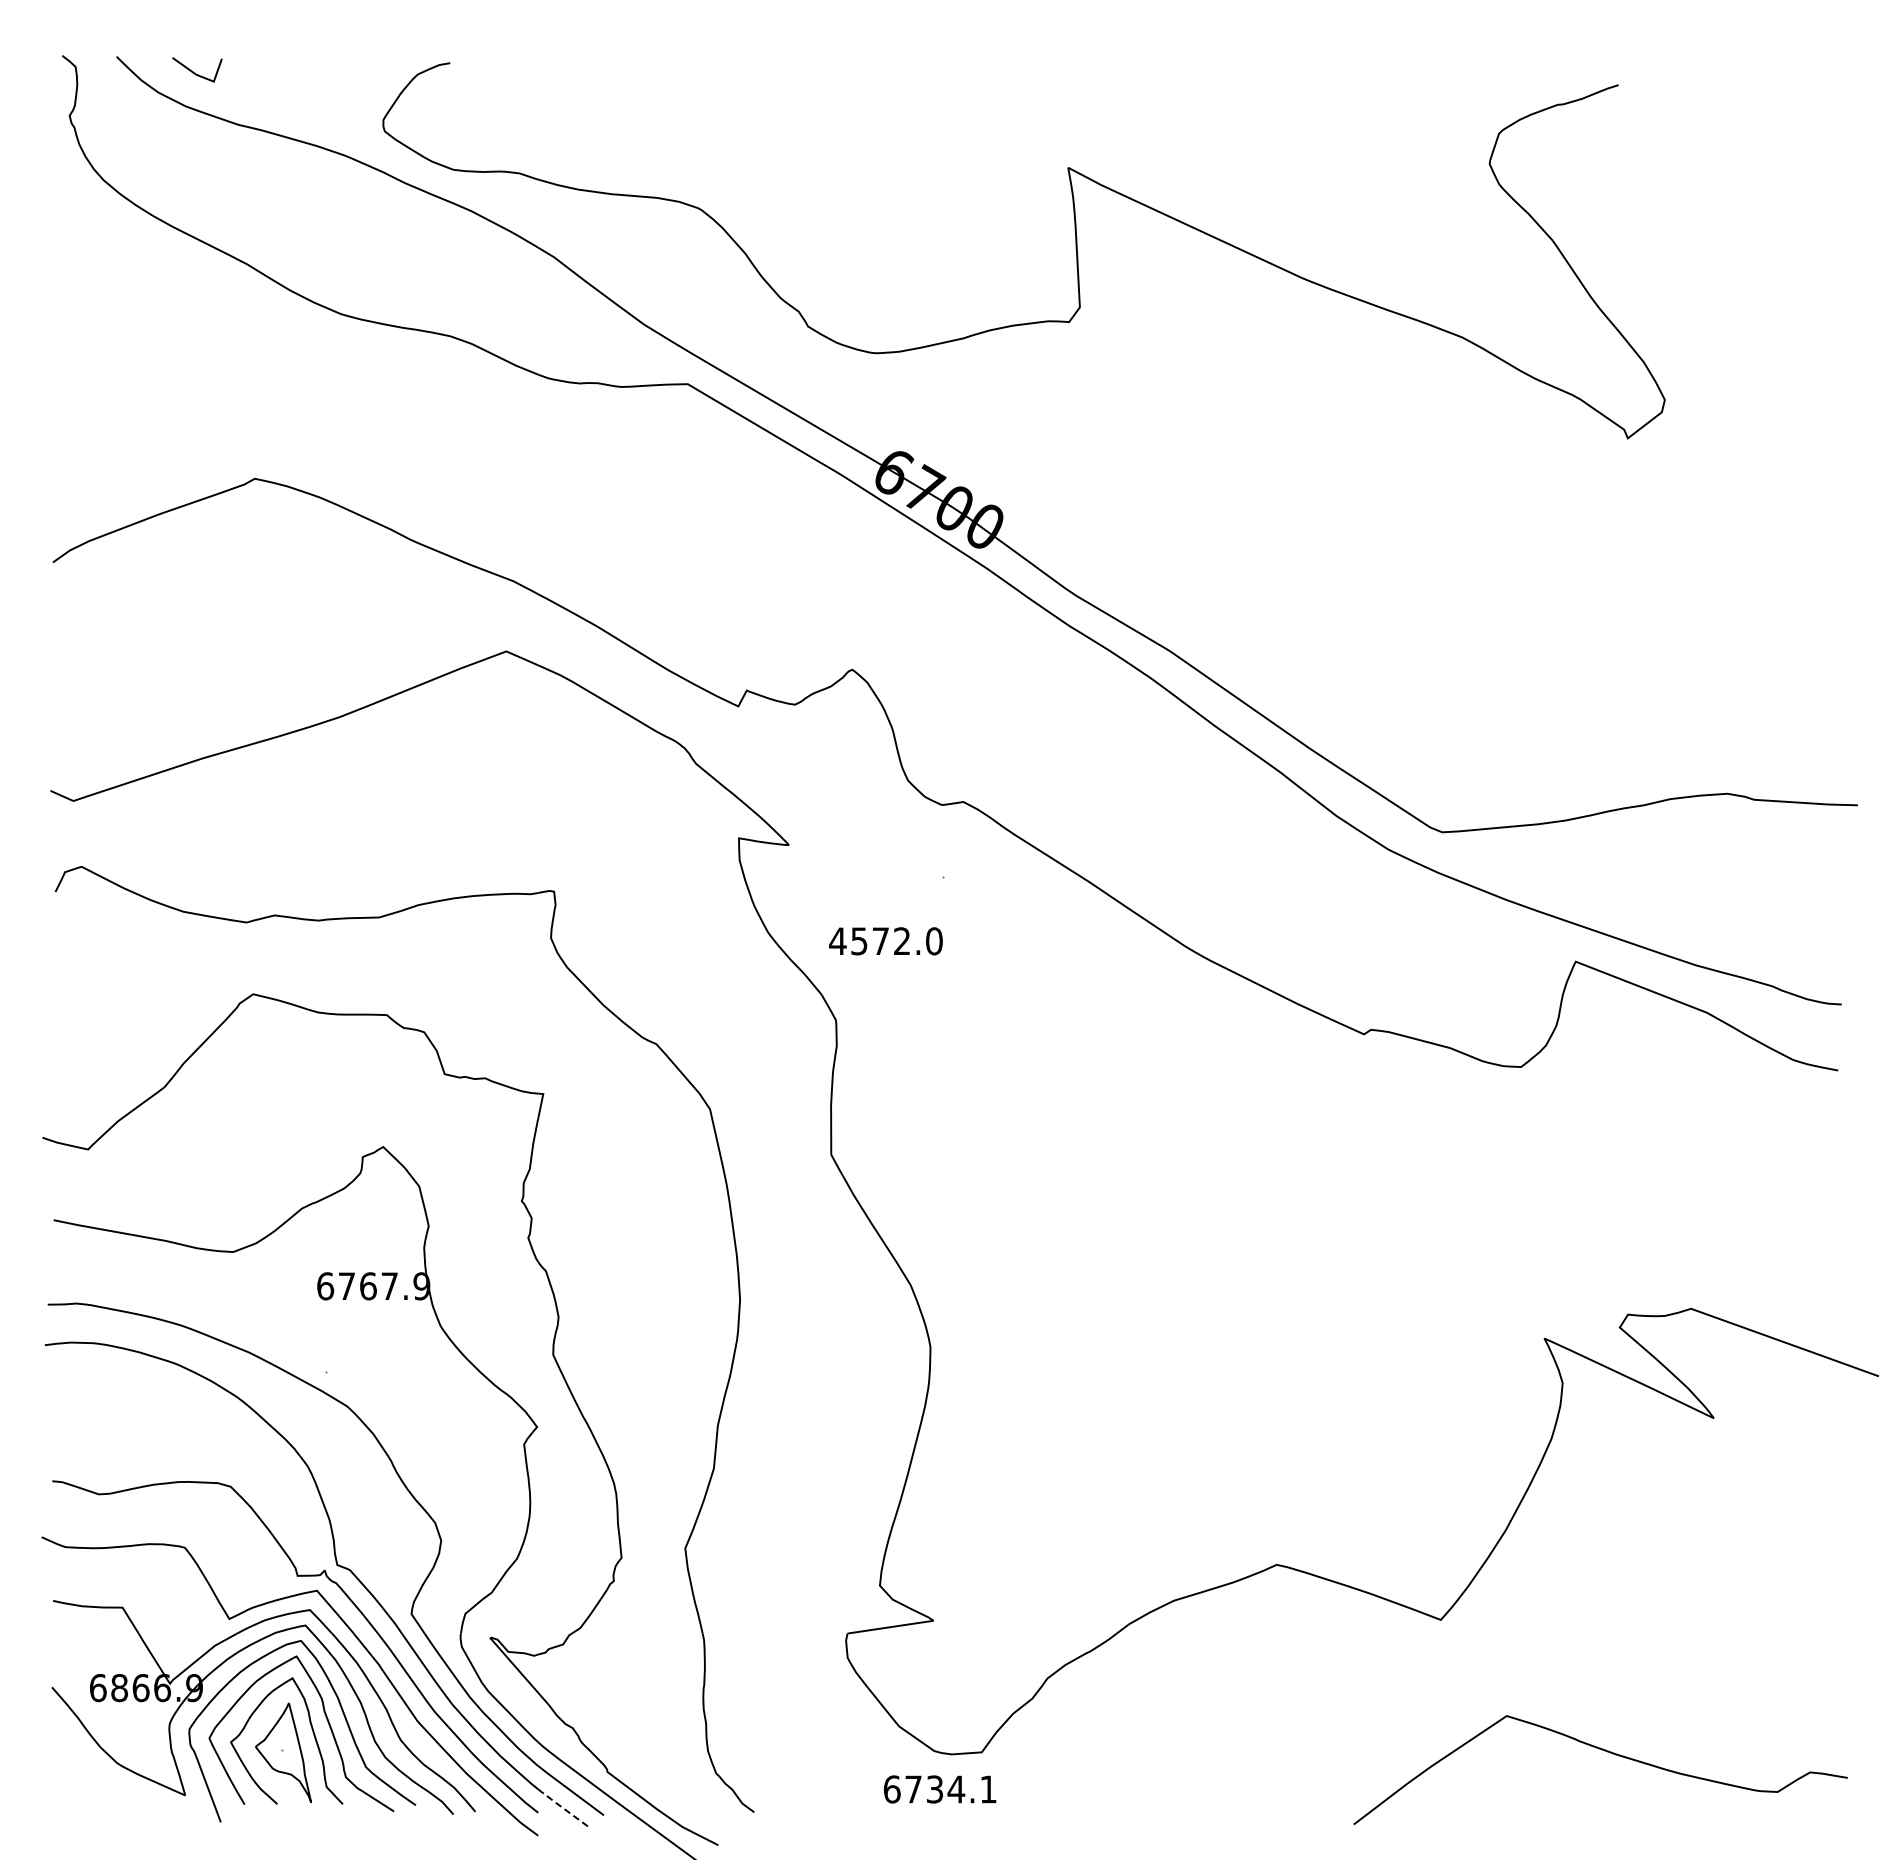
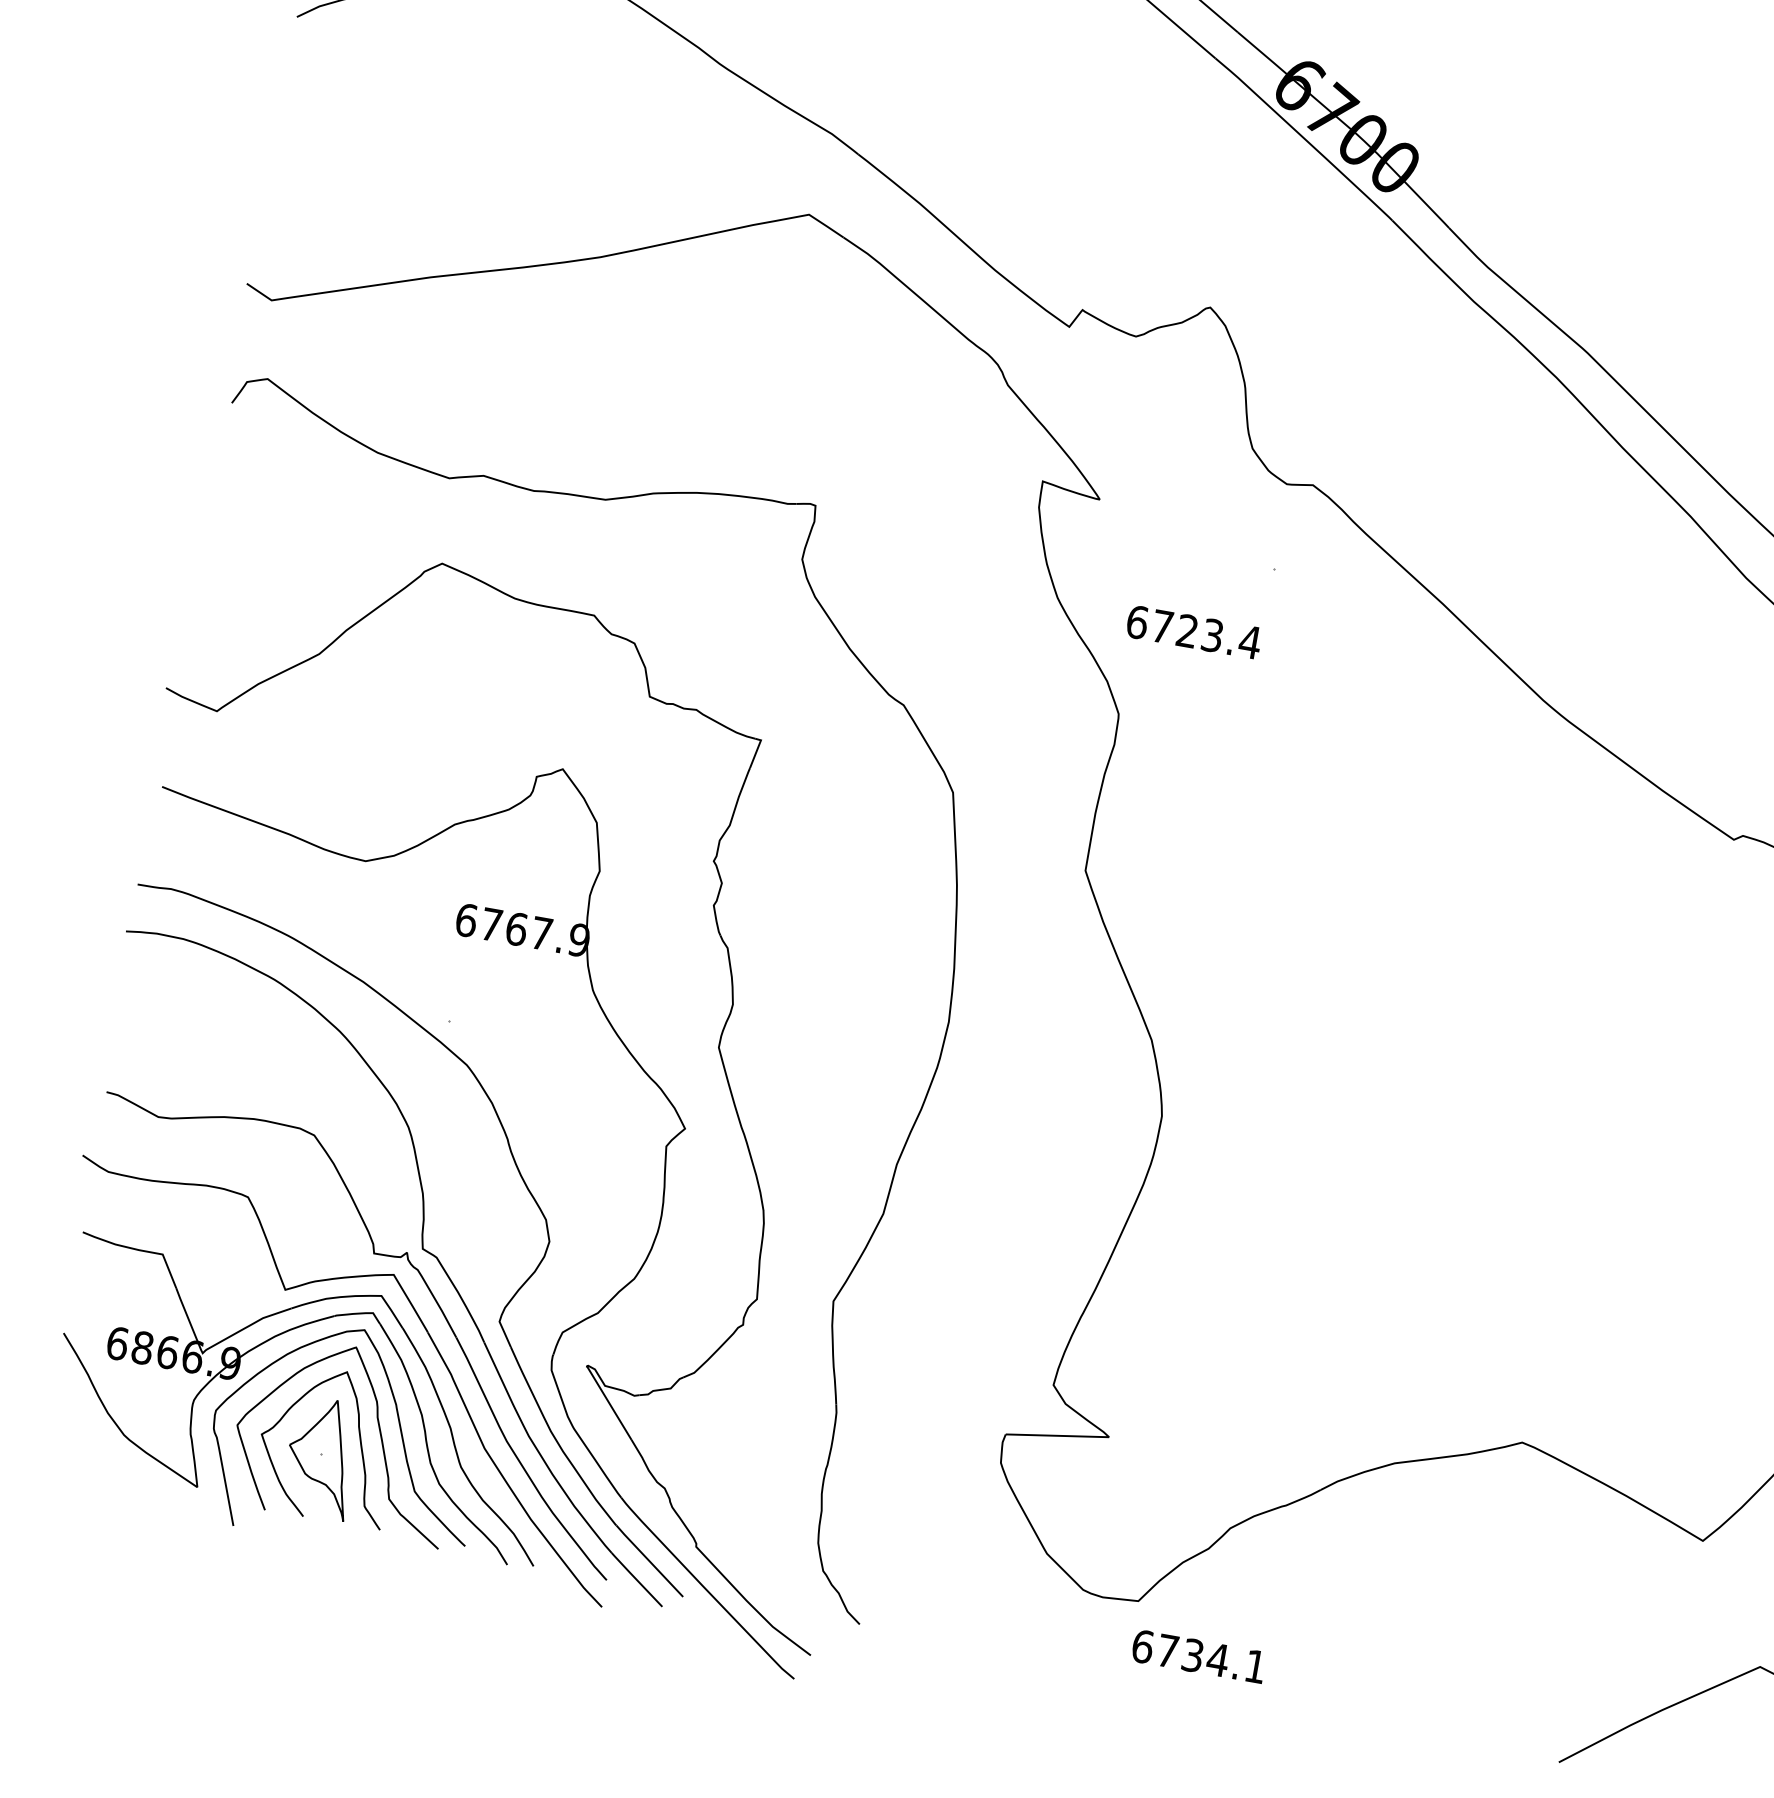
text: (886, 941) -> (1194, 632), 4572.0 -> 6723.4
text: (940, 1789) -> (1199, 1656), moved
line: (562, 1807) -> (636, 1579), dashed -> solid

